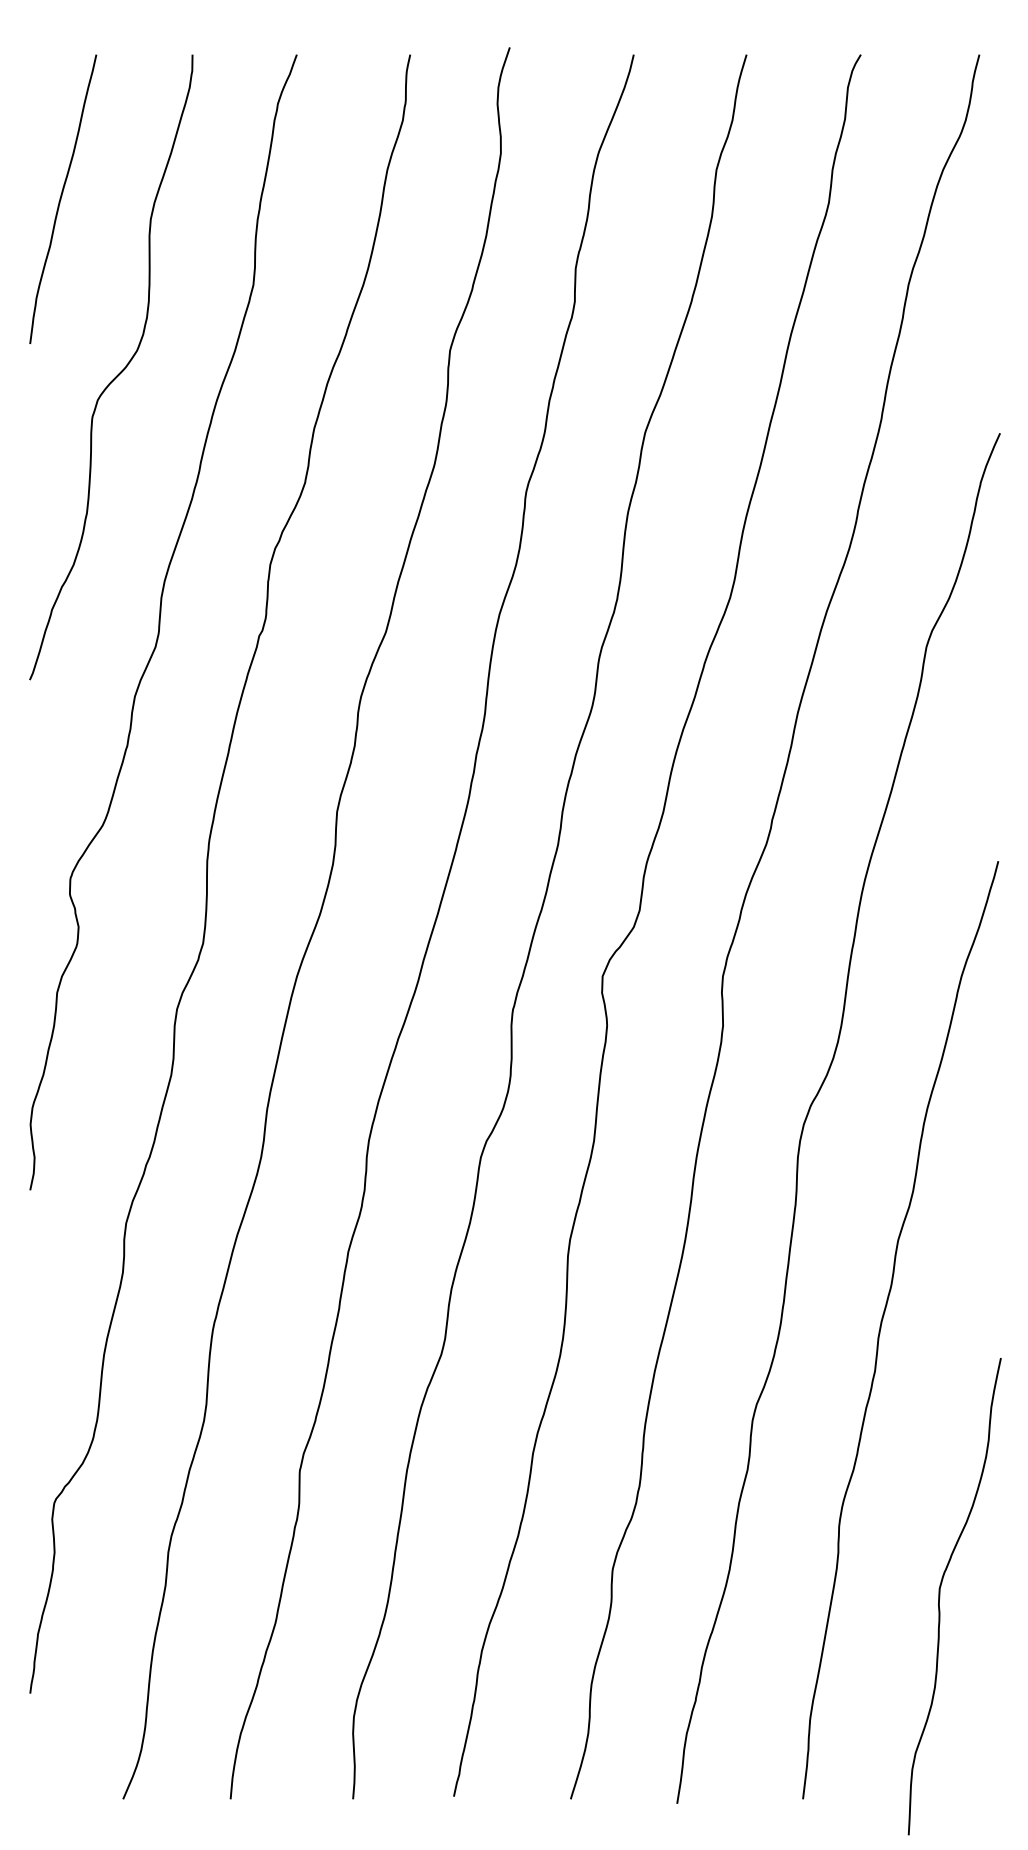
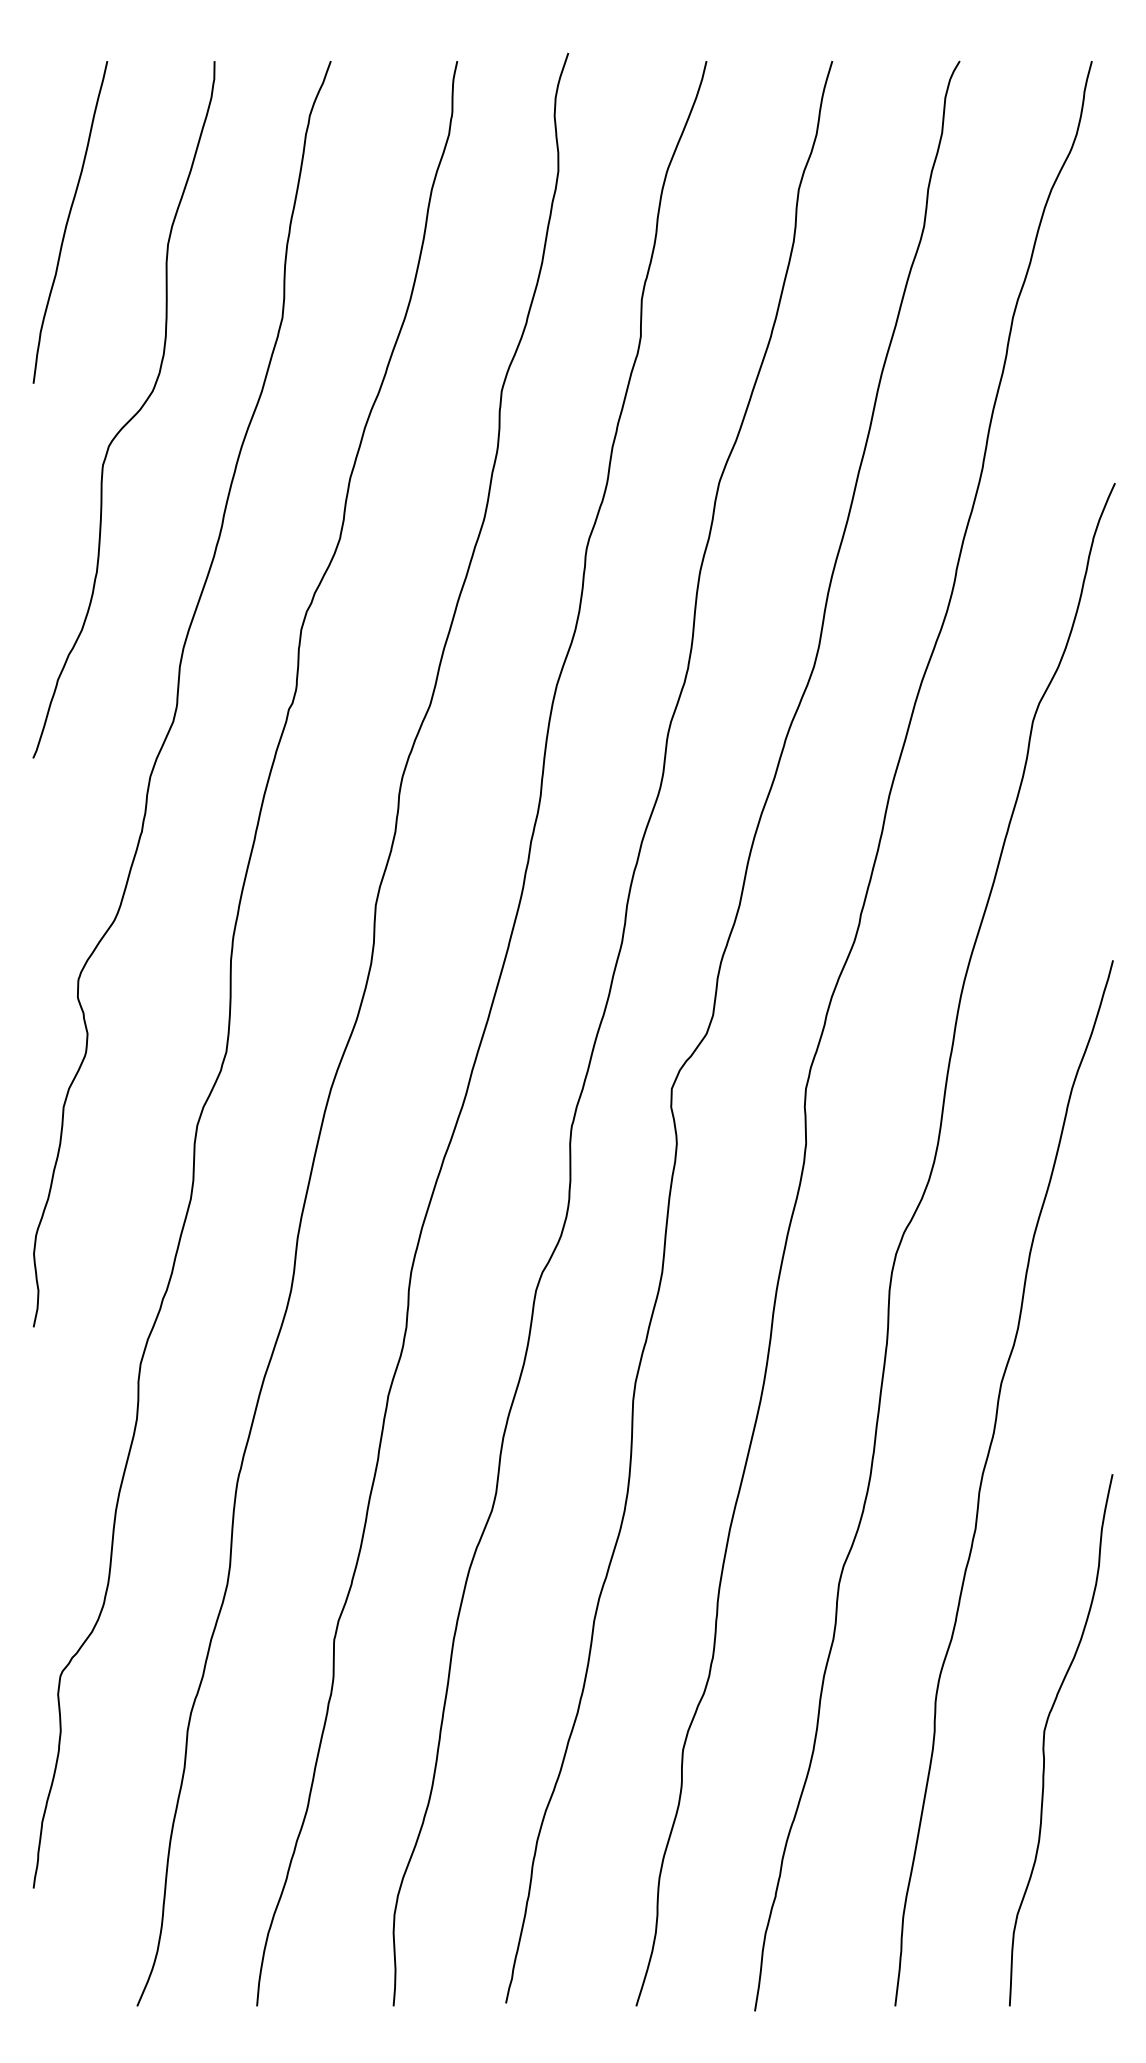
curve: (940, 1596) -> (1045, 1740), moved

